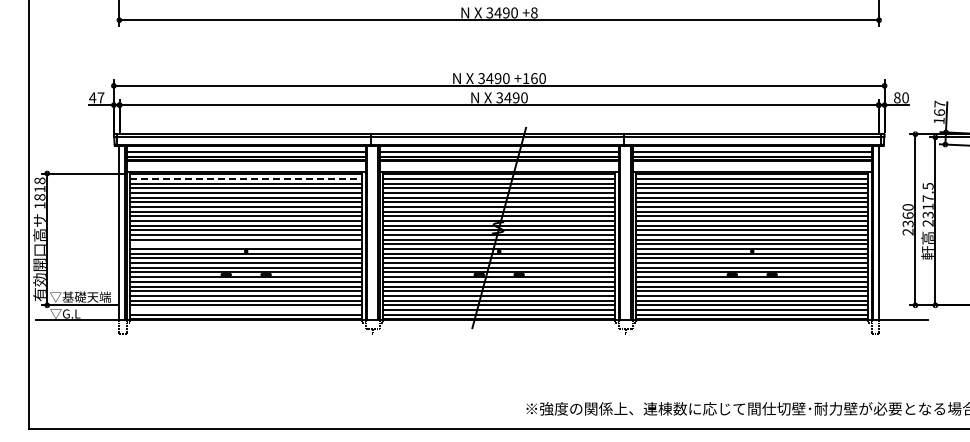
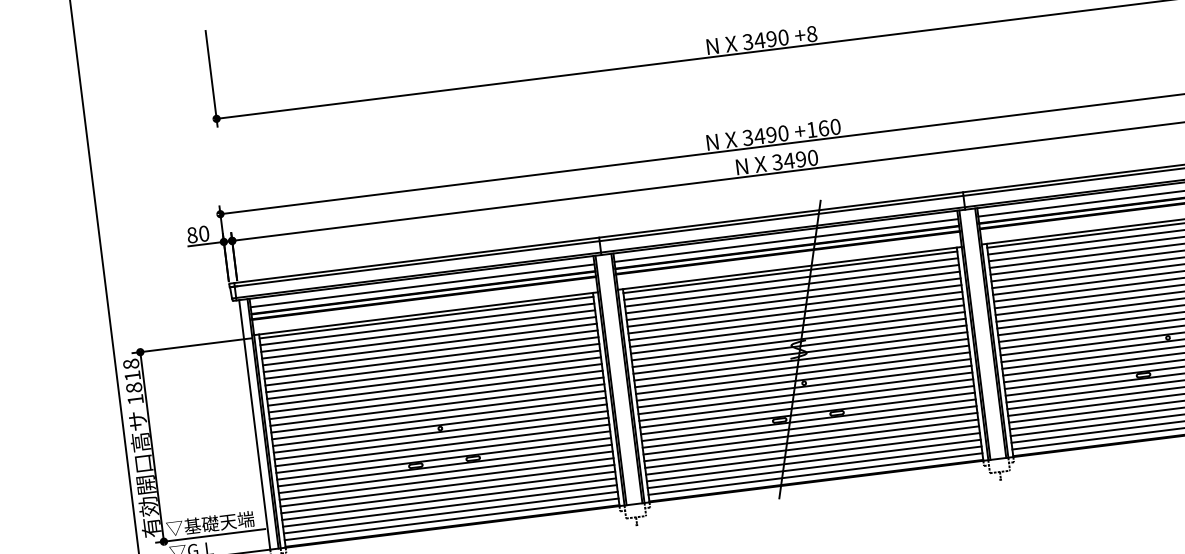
text: (96, 97) -> (197, 234), 47 -> 80
line: (246, 178) -> (427, 323), dashed -> solid
line: (246, 244) -> (439, 418), added
line: (246, 309) -> (451, 512), added

